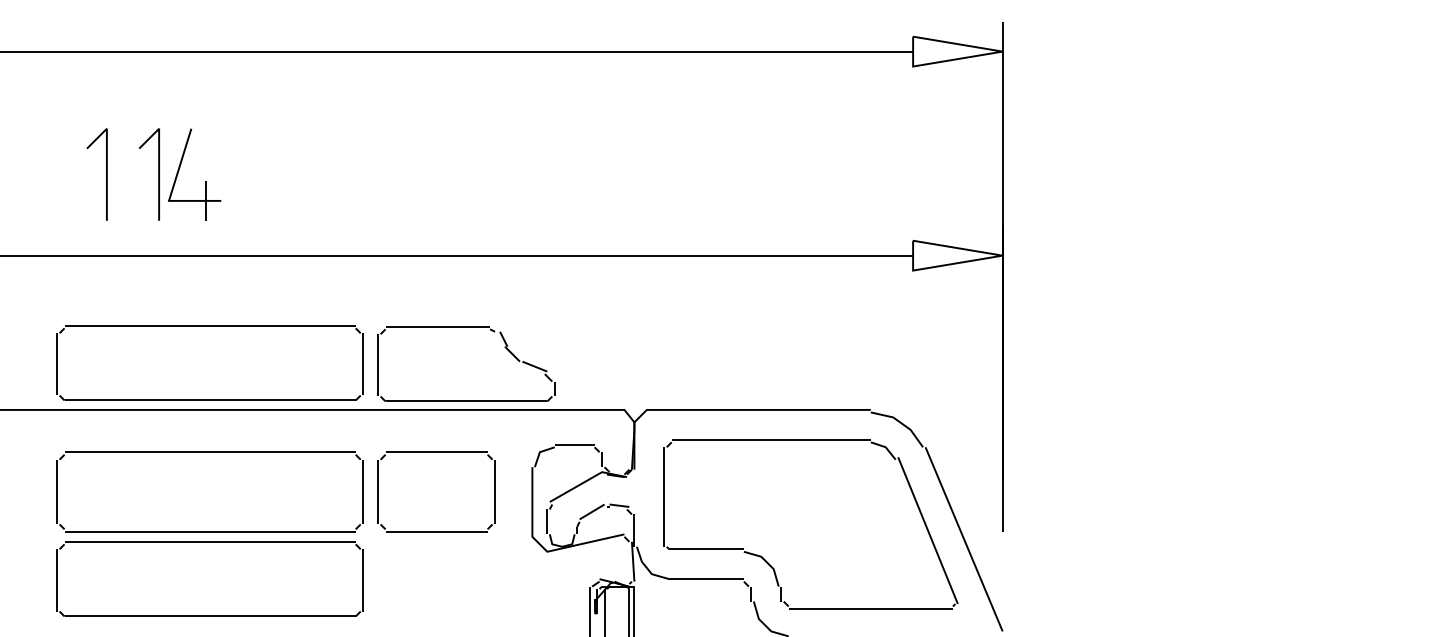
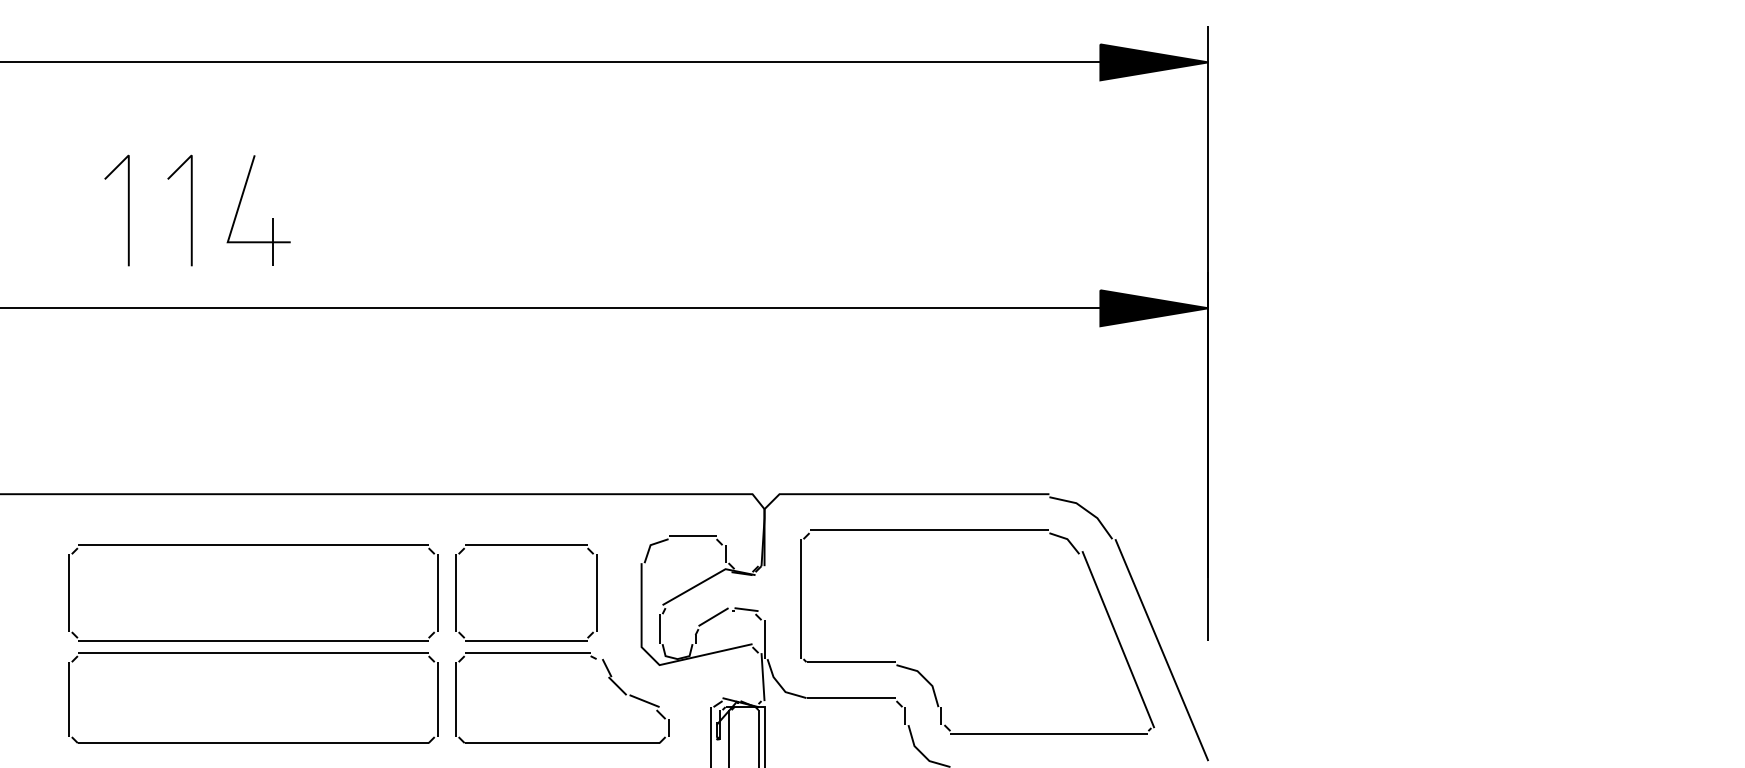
fill: (957, 51) -> (1153, 62), added
part: (205, 181) -> (271, 218), moved
fill: (957, 255) -> (1153, 308), added
part: (209, 326) -> (252, 393), removed
part: (466, 327) -> (562, 653), moved

